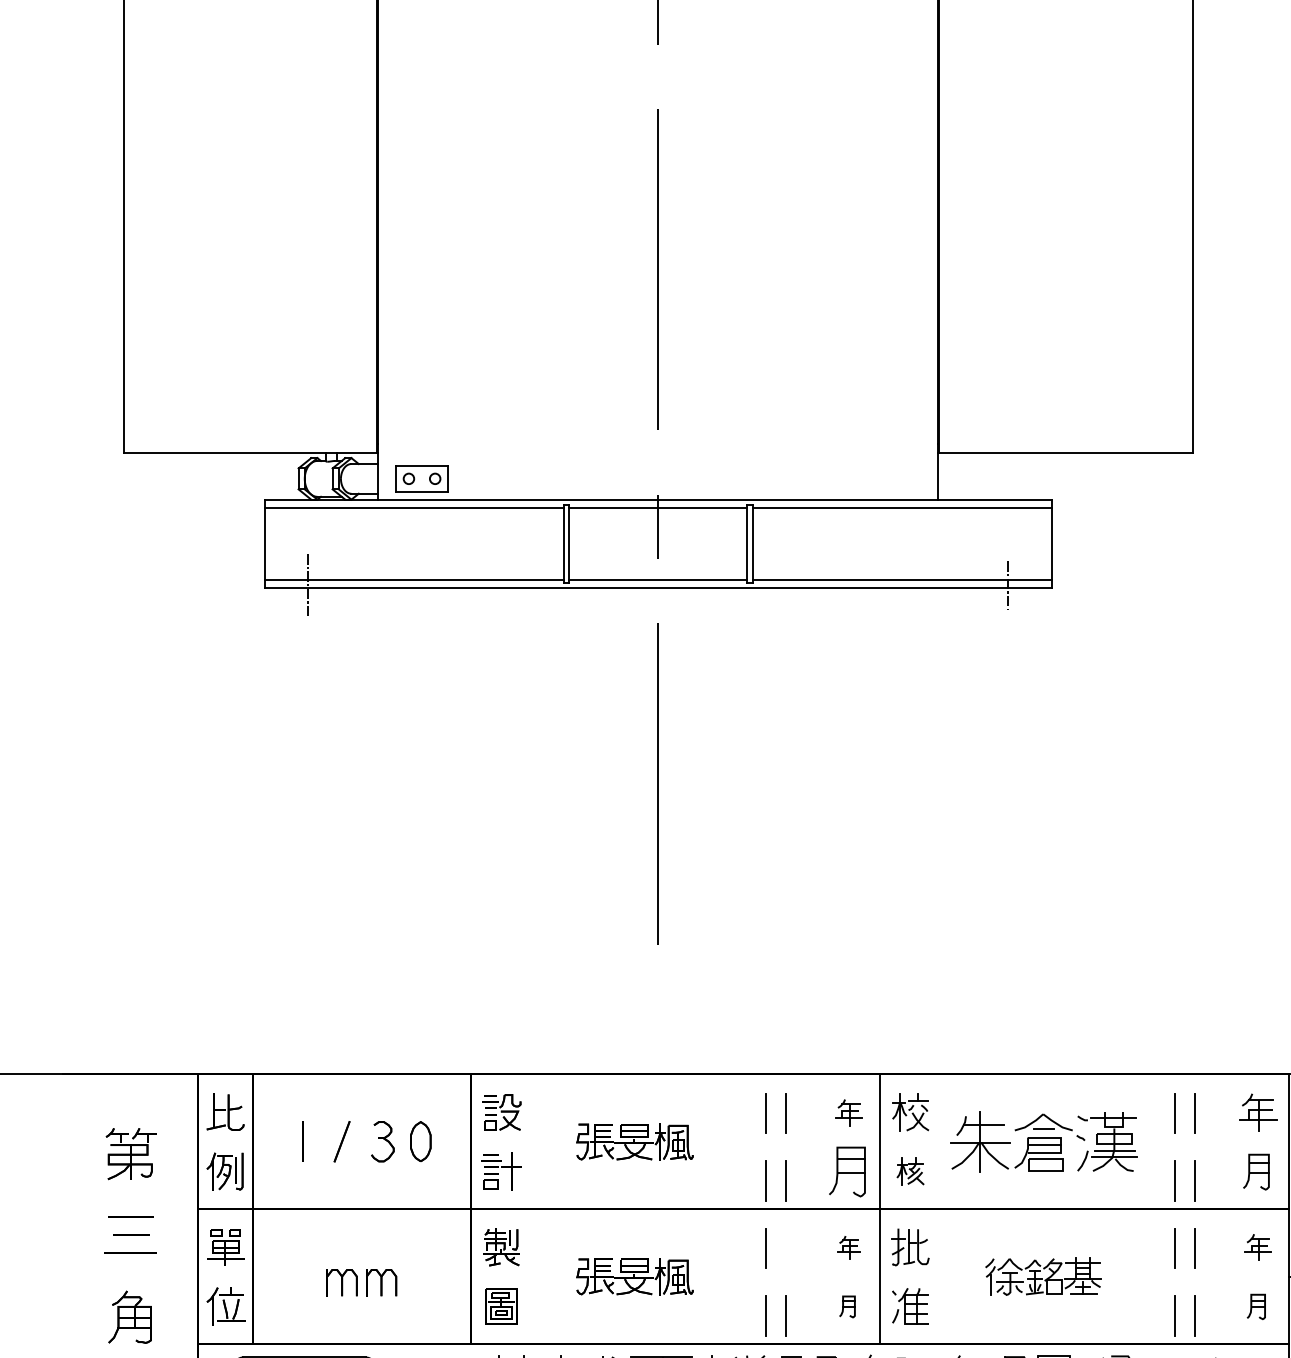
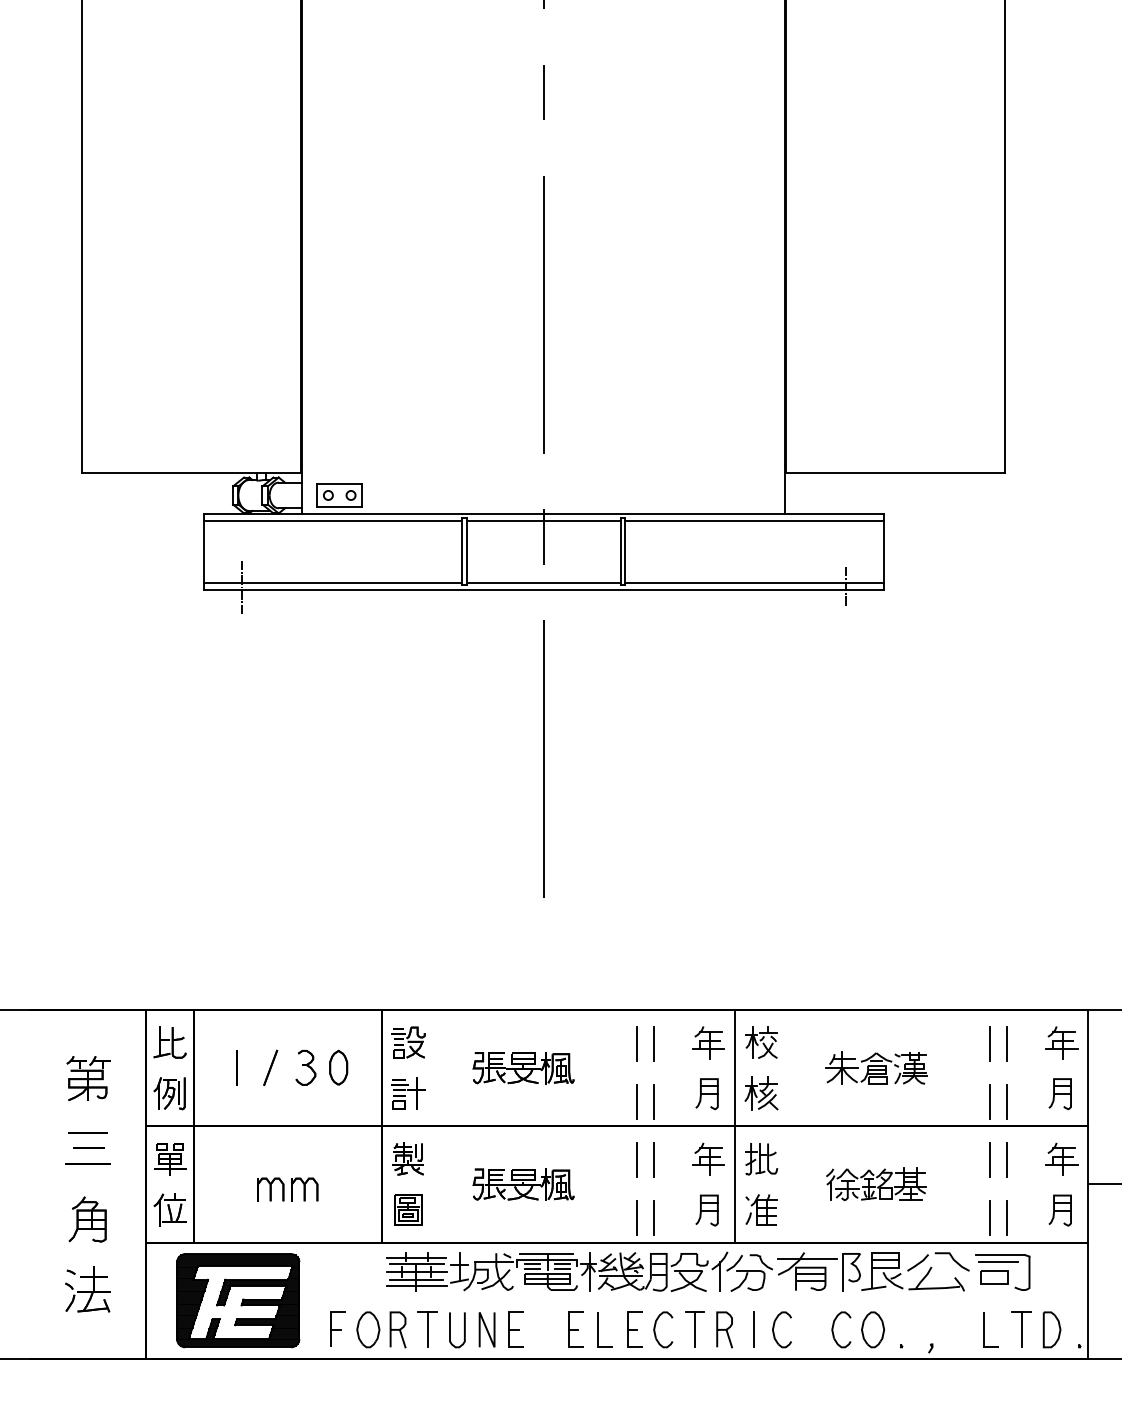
part: (849, 1112) -> (708, 1042), size x1.43
part: (1043, 1141) -> (876, 1067), size x0.62
part: (910, 1171) -> (761, 1093), size x1.43
part: (846, 1172) -> (706, 1094), size x0.71
part: (849, 1246) -> (708, 1158), size x1.67
part: (1257, 1246) -> (1061, 1158), size x1.43
line: (785, 1248) -> (653, 1160), added
part: (846, 1306) -> (706, 1210), size x1.67
part: (1255, 1306) -> (1059, 1210), size x1.43

